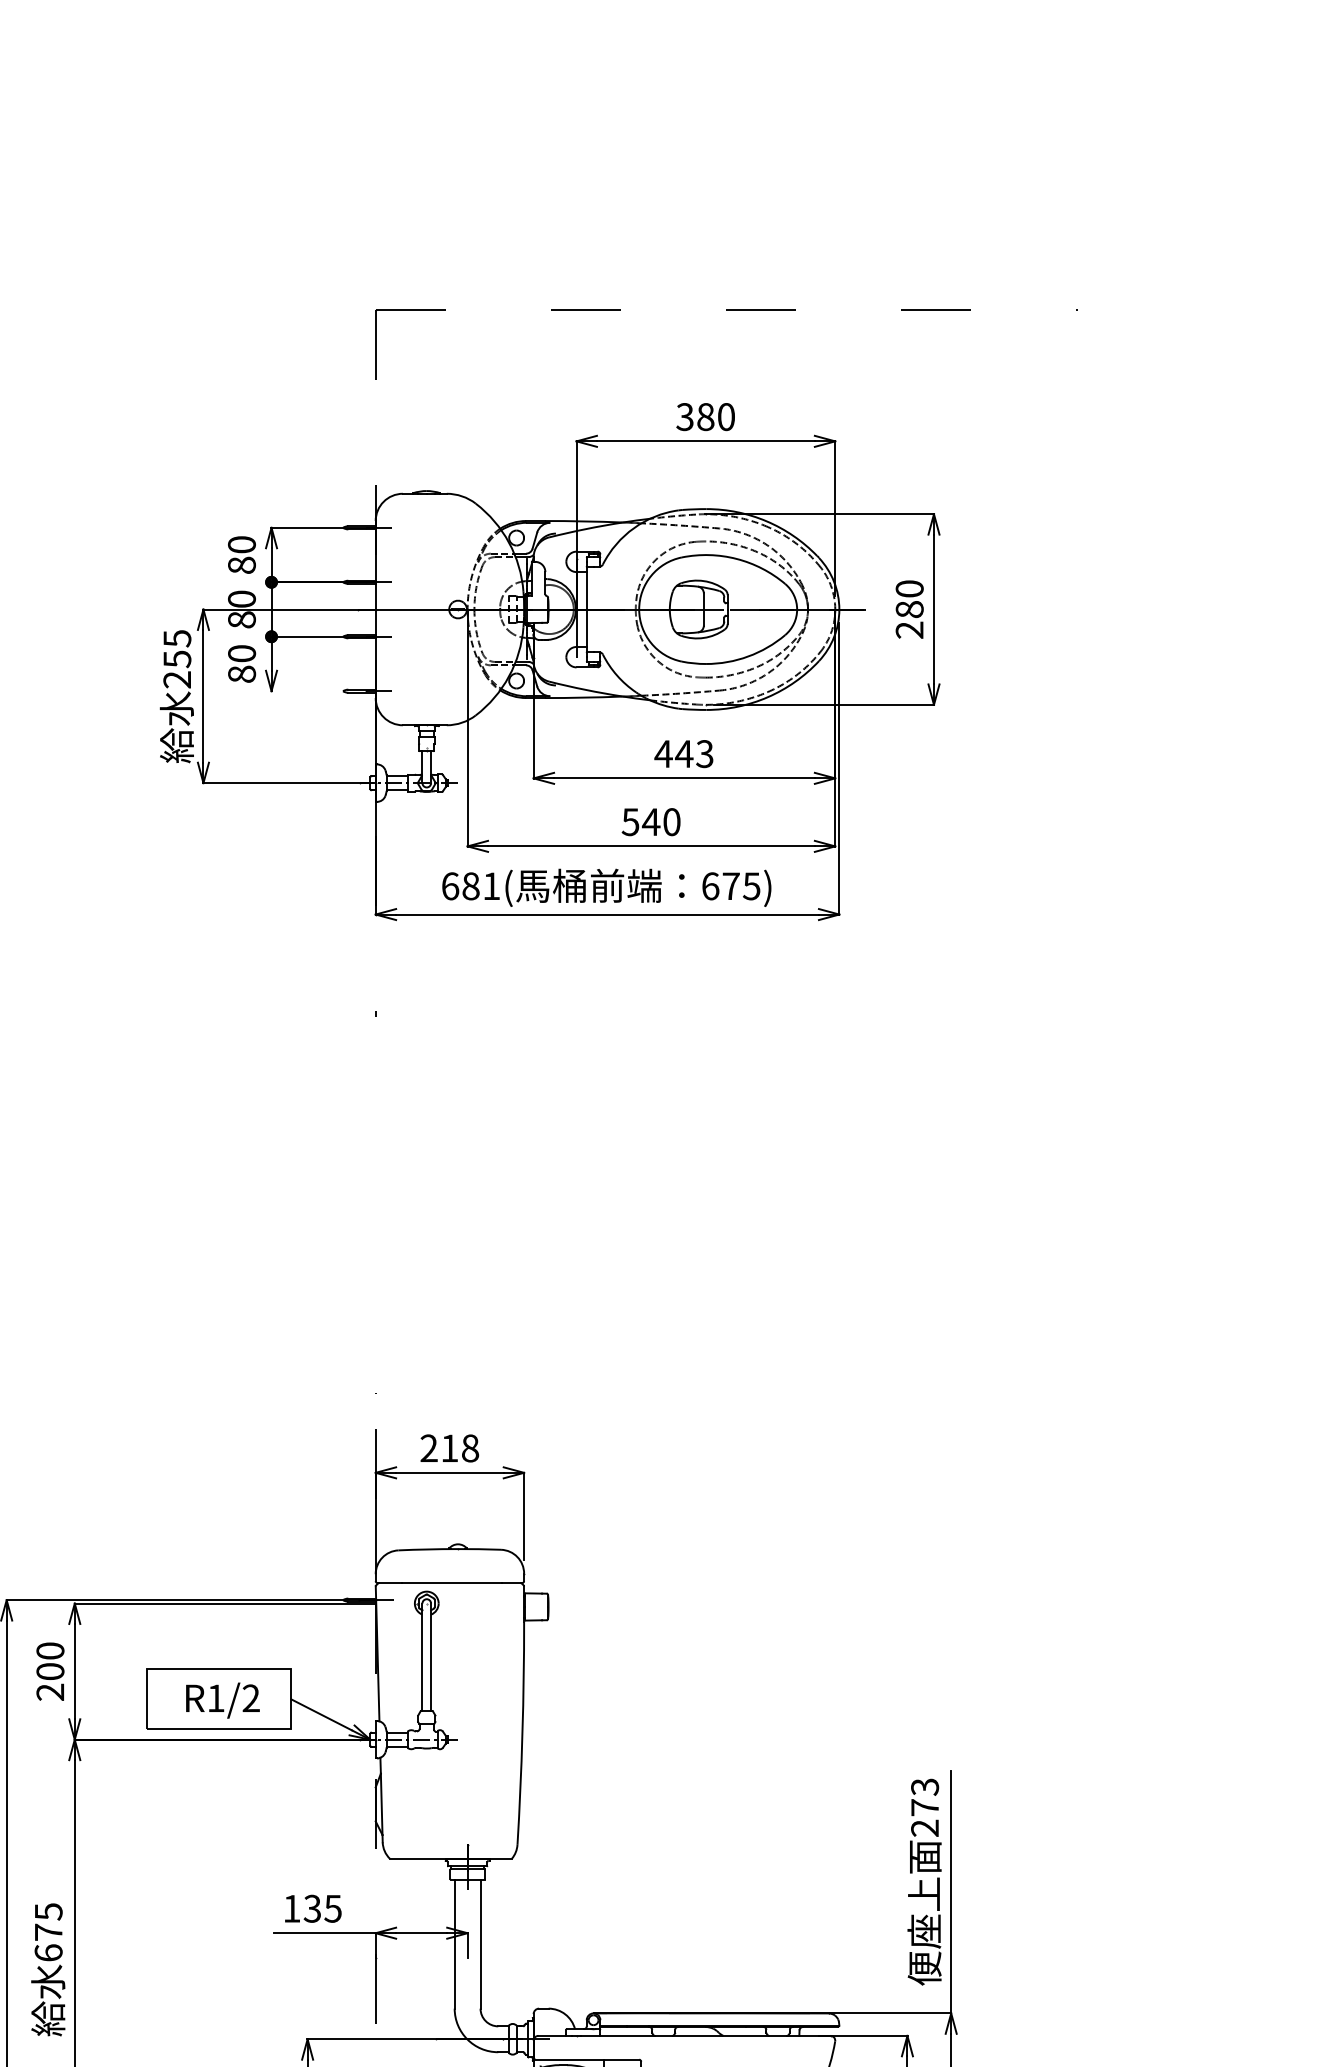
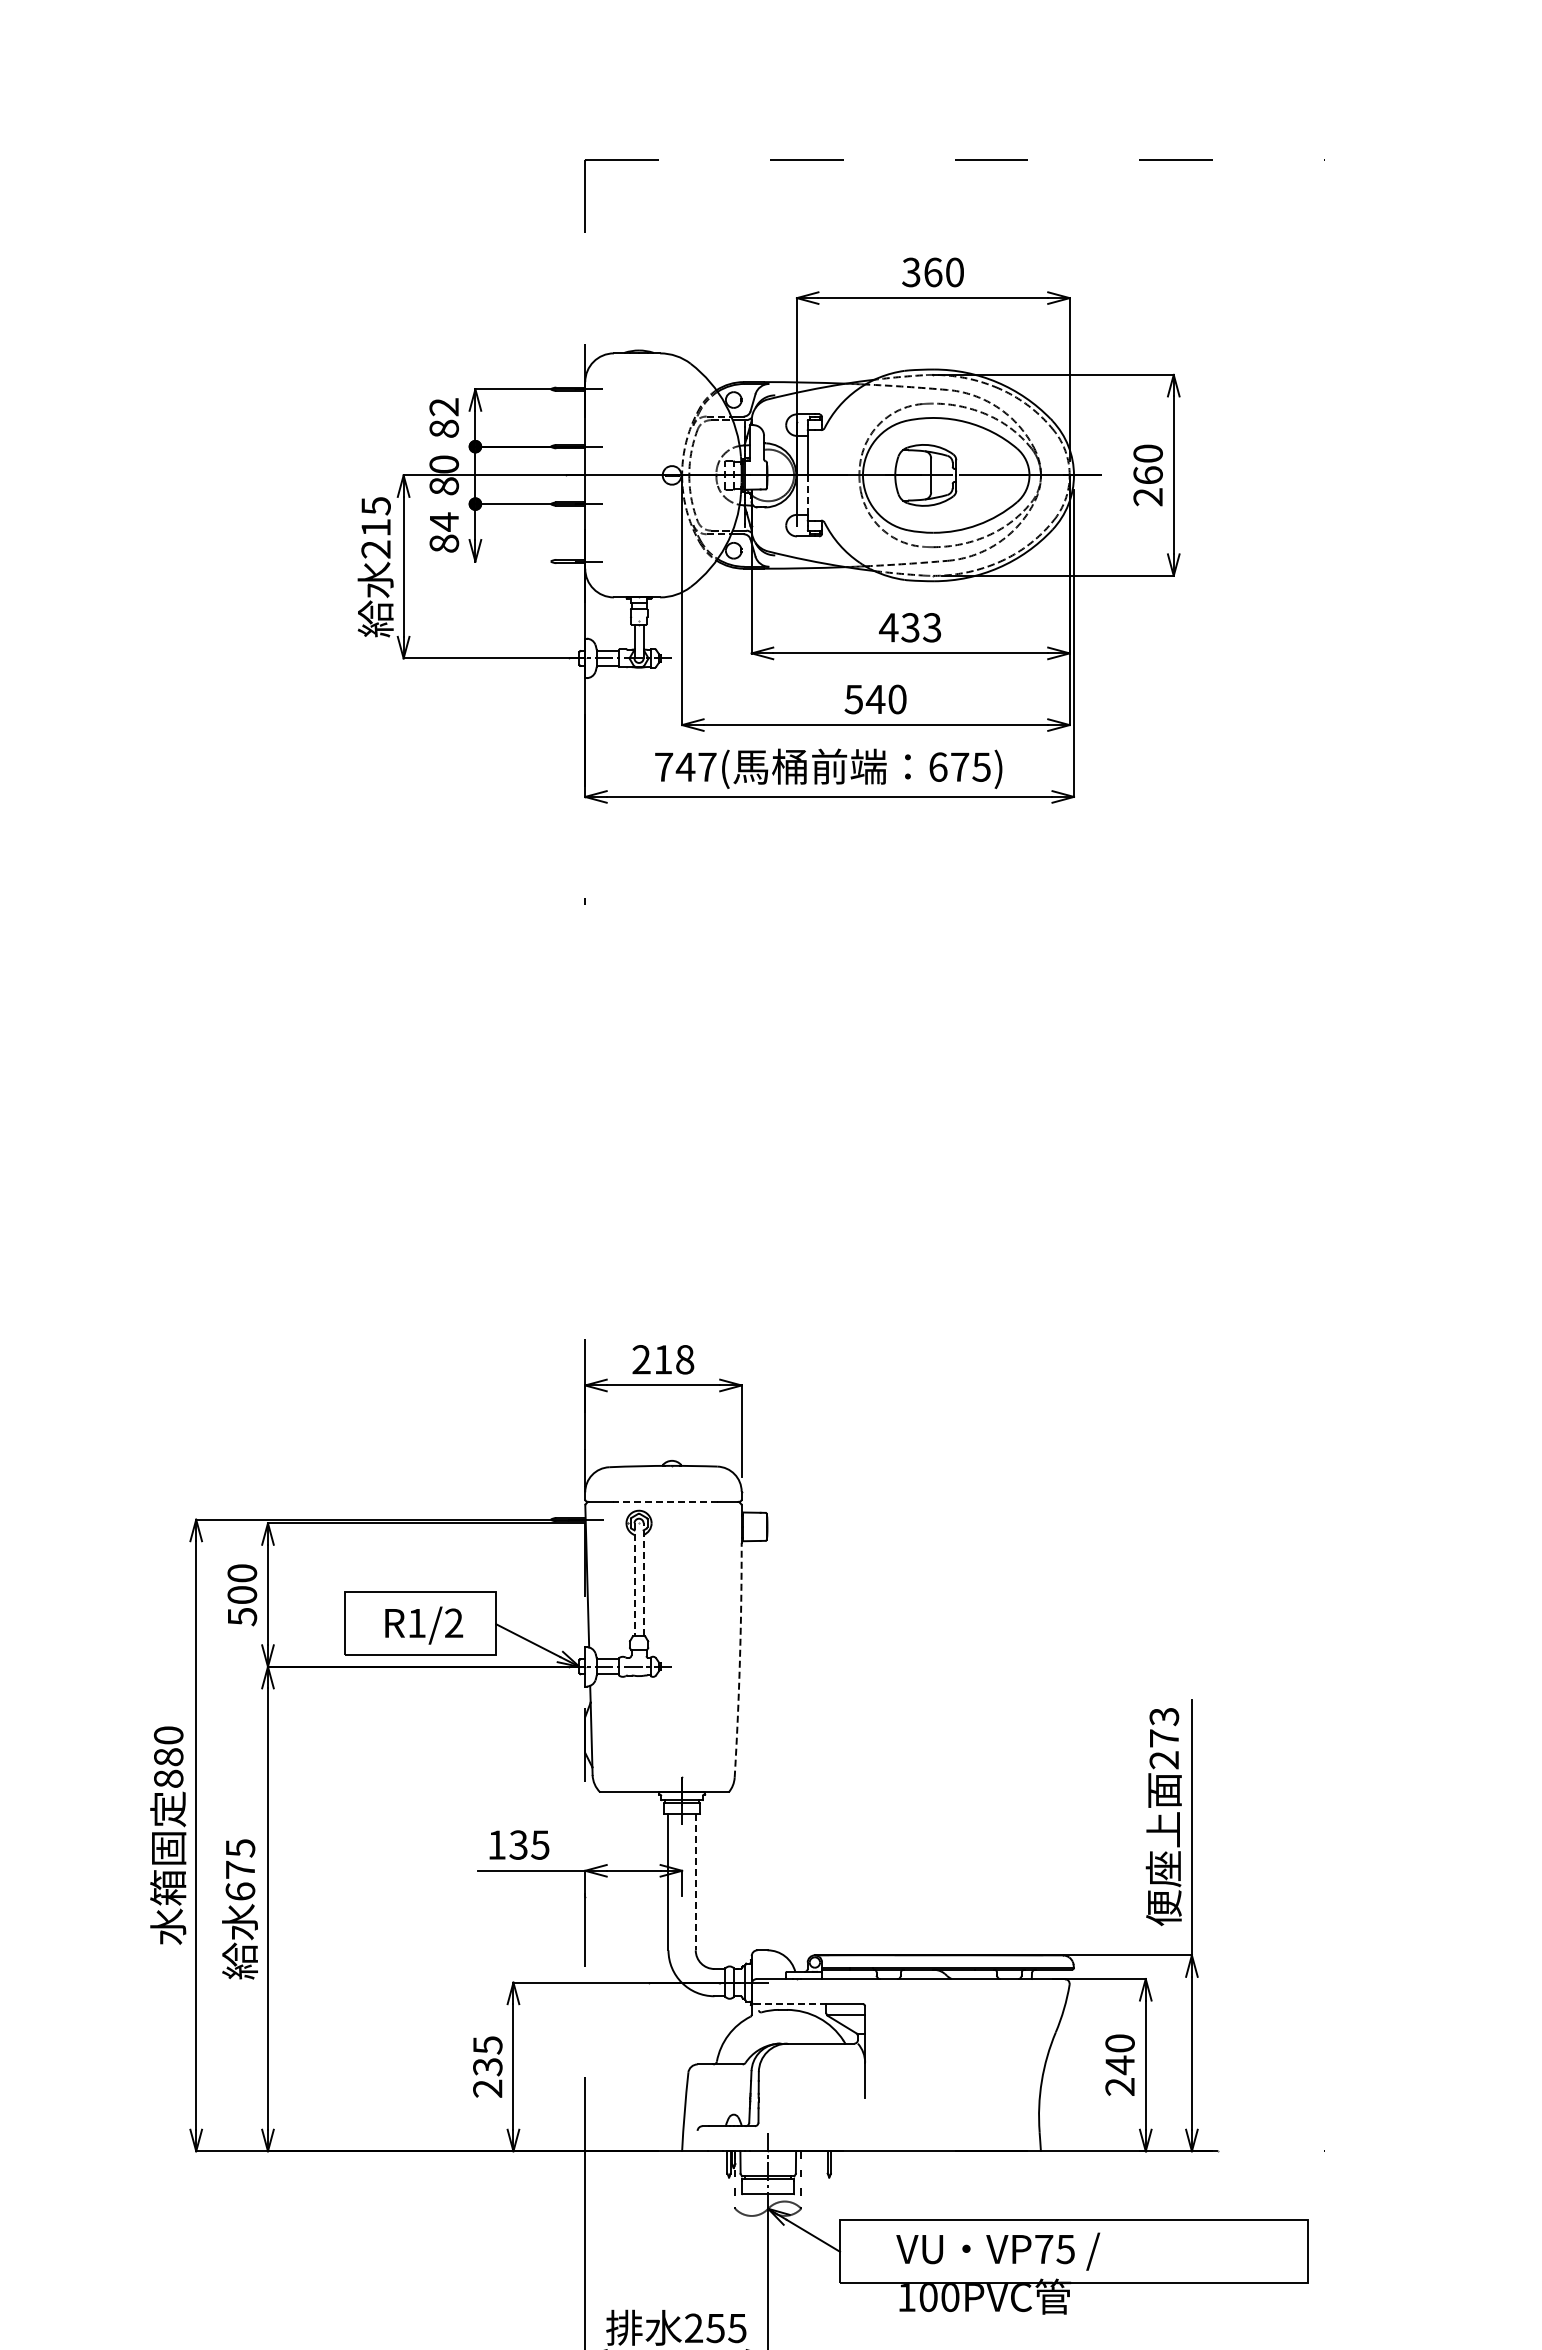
text: (706, 417) -> (933, 272), 380 -> 360
text: (242, 545) -> (444, 407), 80 -> 82
text: (909, 609) -> (1147, 475), 280 -> 260
line: (586, 628) -> (807, 495), solid -> dashed
text: (242, 653) -> (444, 521), 80 -> 84
text: (176, 659) -> (375, 528), 255 -> 215
text: (684, 753) -> (910, 627), 443 -> 433
text: (470, 885) -> (685, 766), 681( -> 747(
line: (451, 1582) -> (665, 1501), solid -> dashed
line: (422, 1656) -> (634, 1579), solid -> dashed
line: (430, 1656) -> (643, 1579), solid -> dashed
text: (50, 1691) -> (242, 1616), 200 -> 500
arc: (522, 1733) -> (739, 1660), solid -> dashed
line: (480, 1944) -> (695, 1882), solid -> dashed
line: (570, 2060) -> (790, 2004), solid -> dashed

